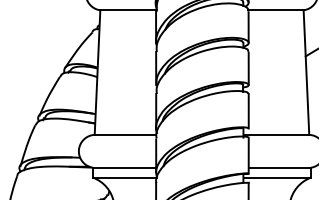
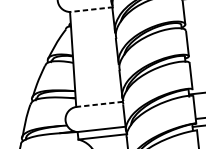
line: (128, 10) -> (91, 9), solid -> dashed
line: (125, 134) -> (99, 104), solid -> dashed

